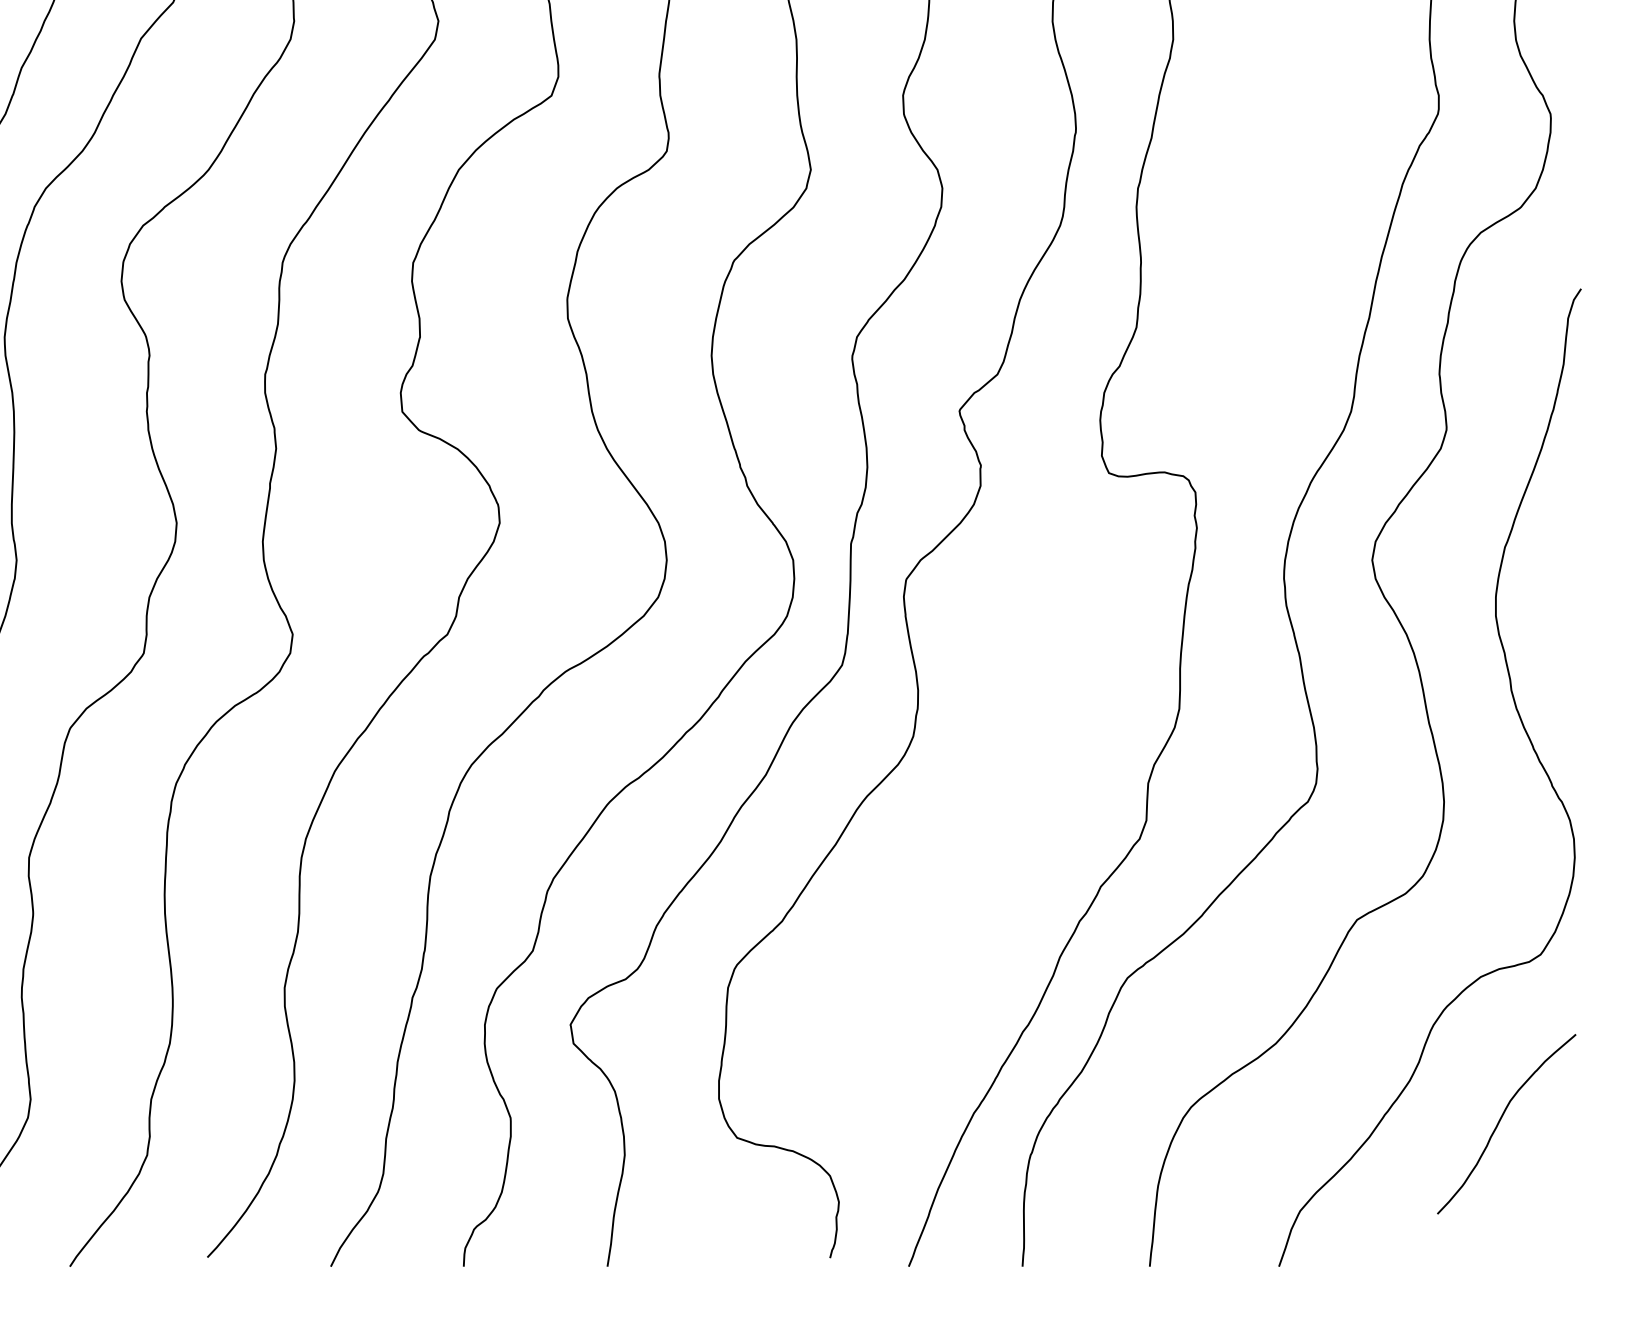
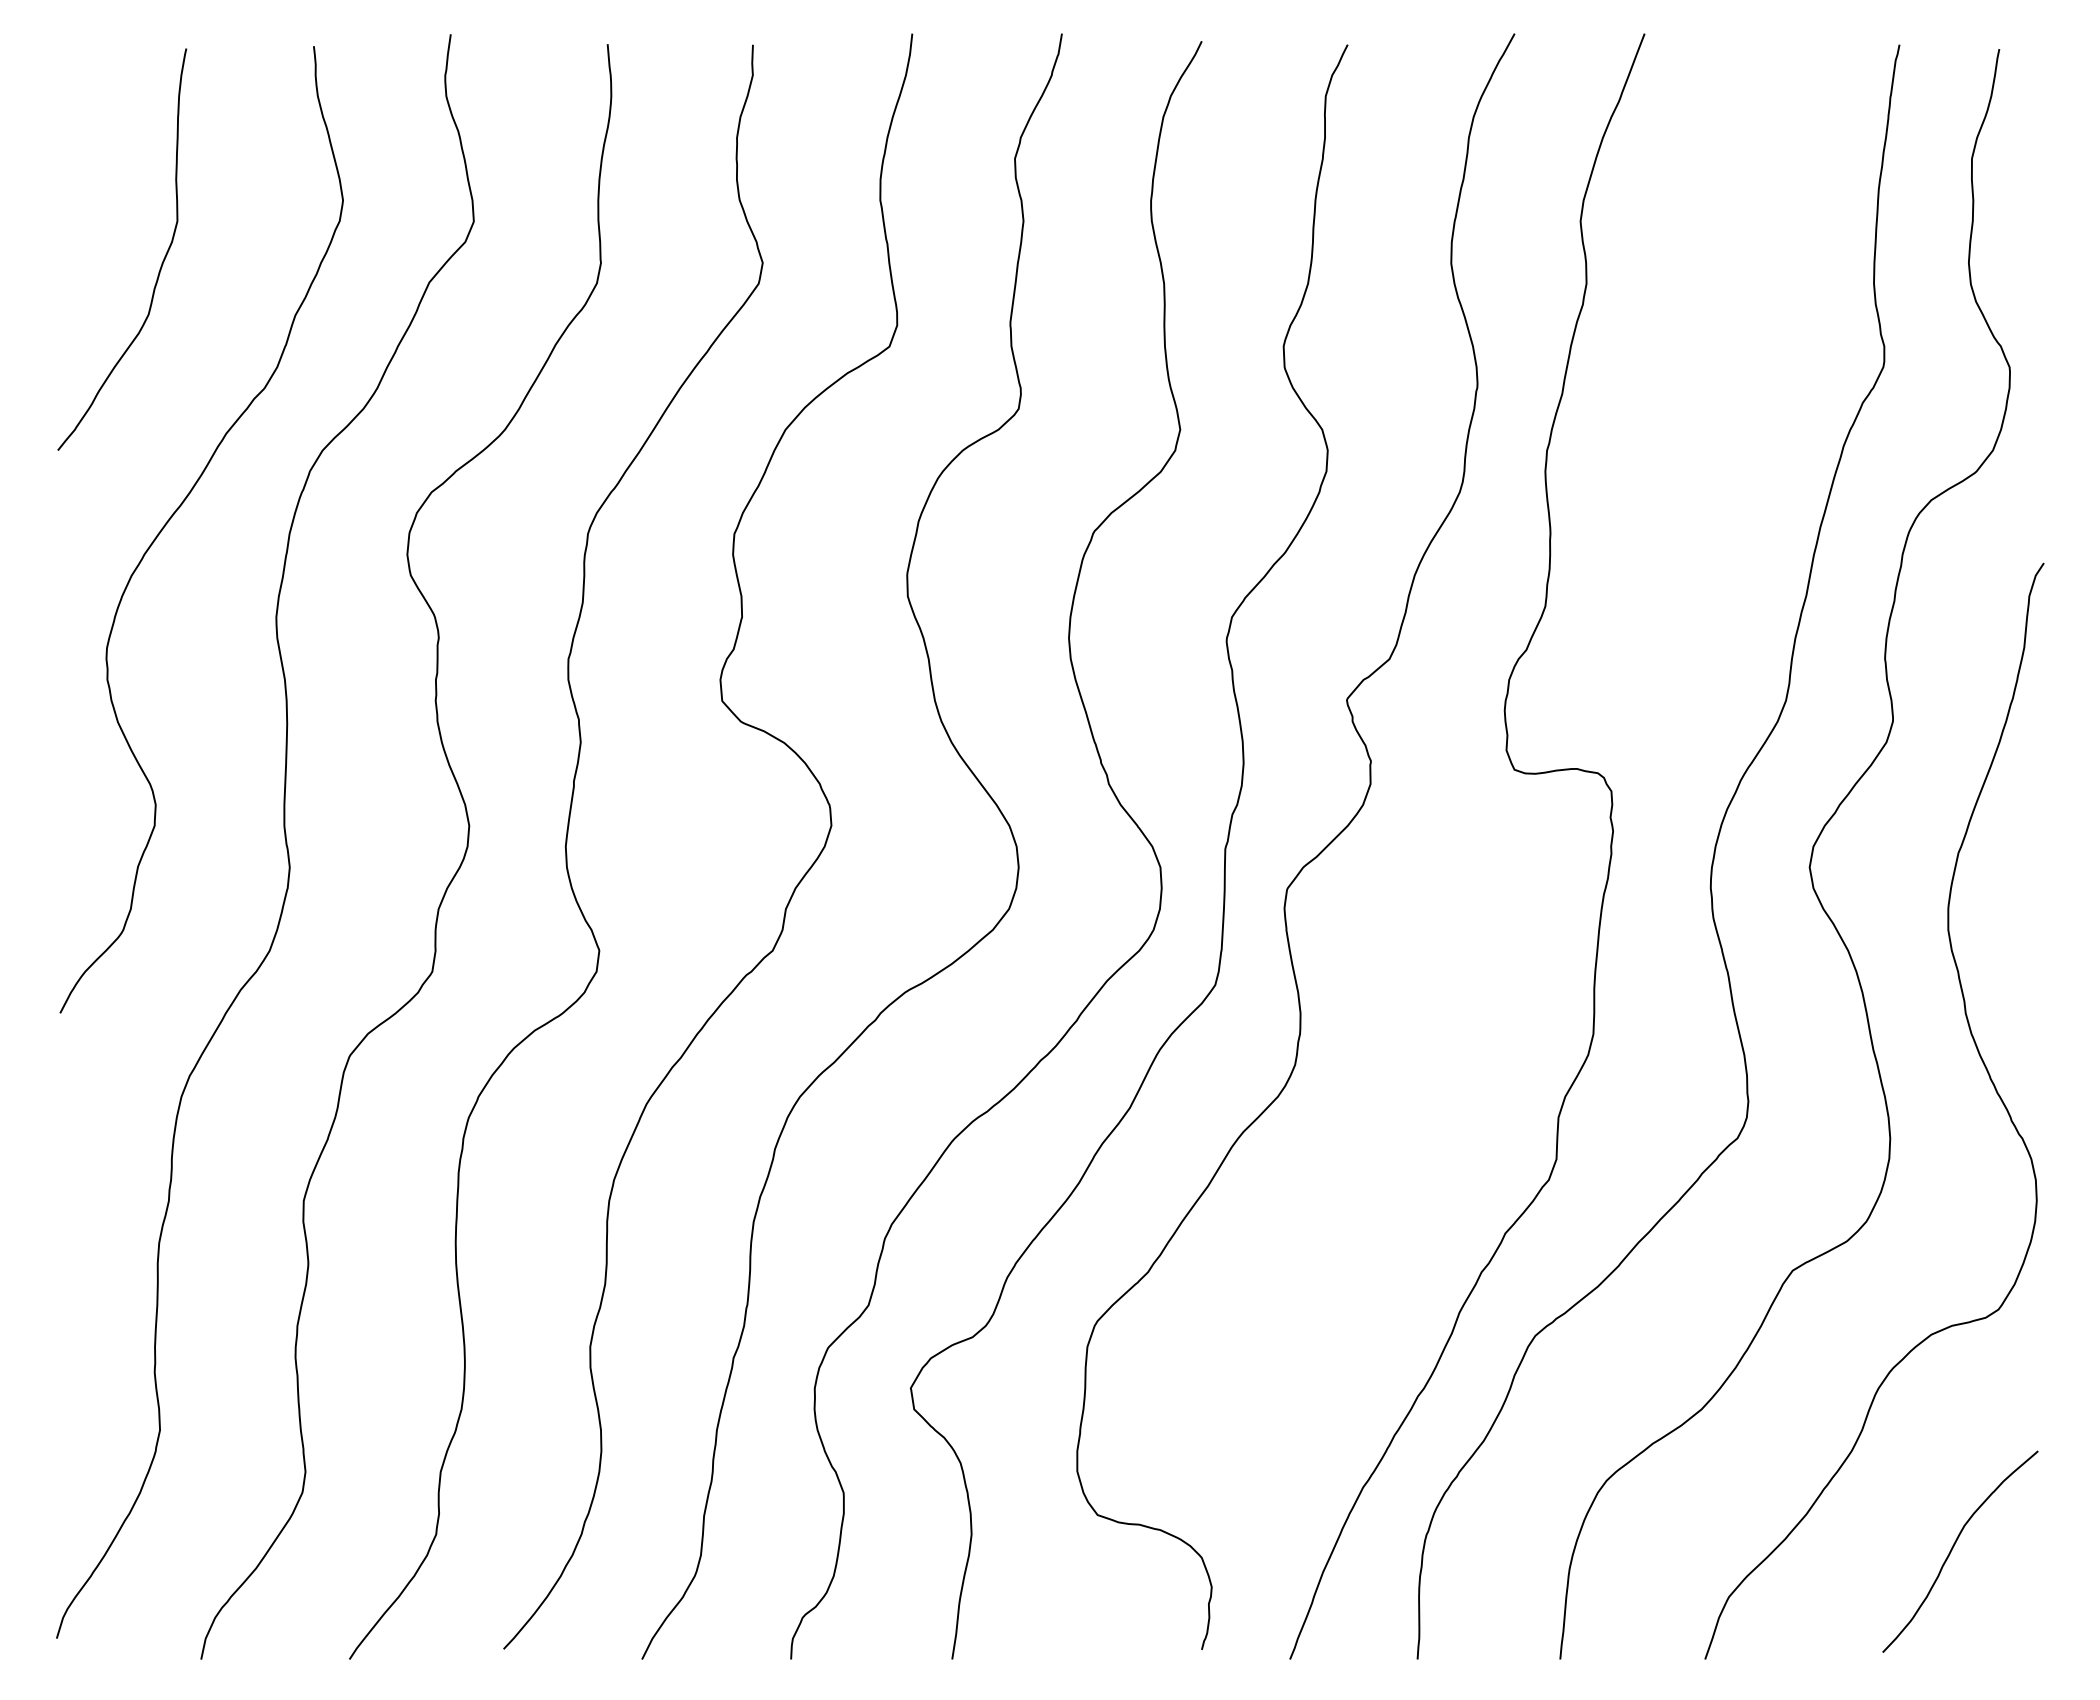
curve: (1500, 1121) -> (1953, 1548), moved

